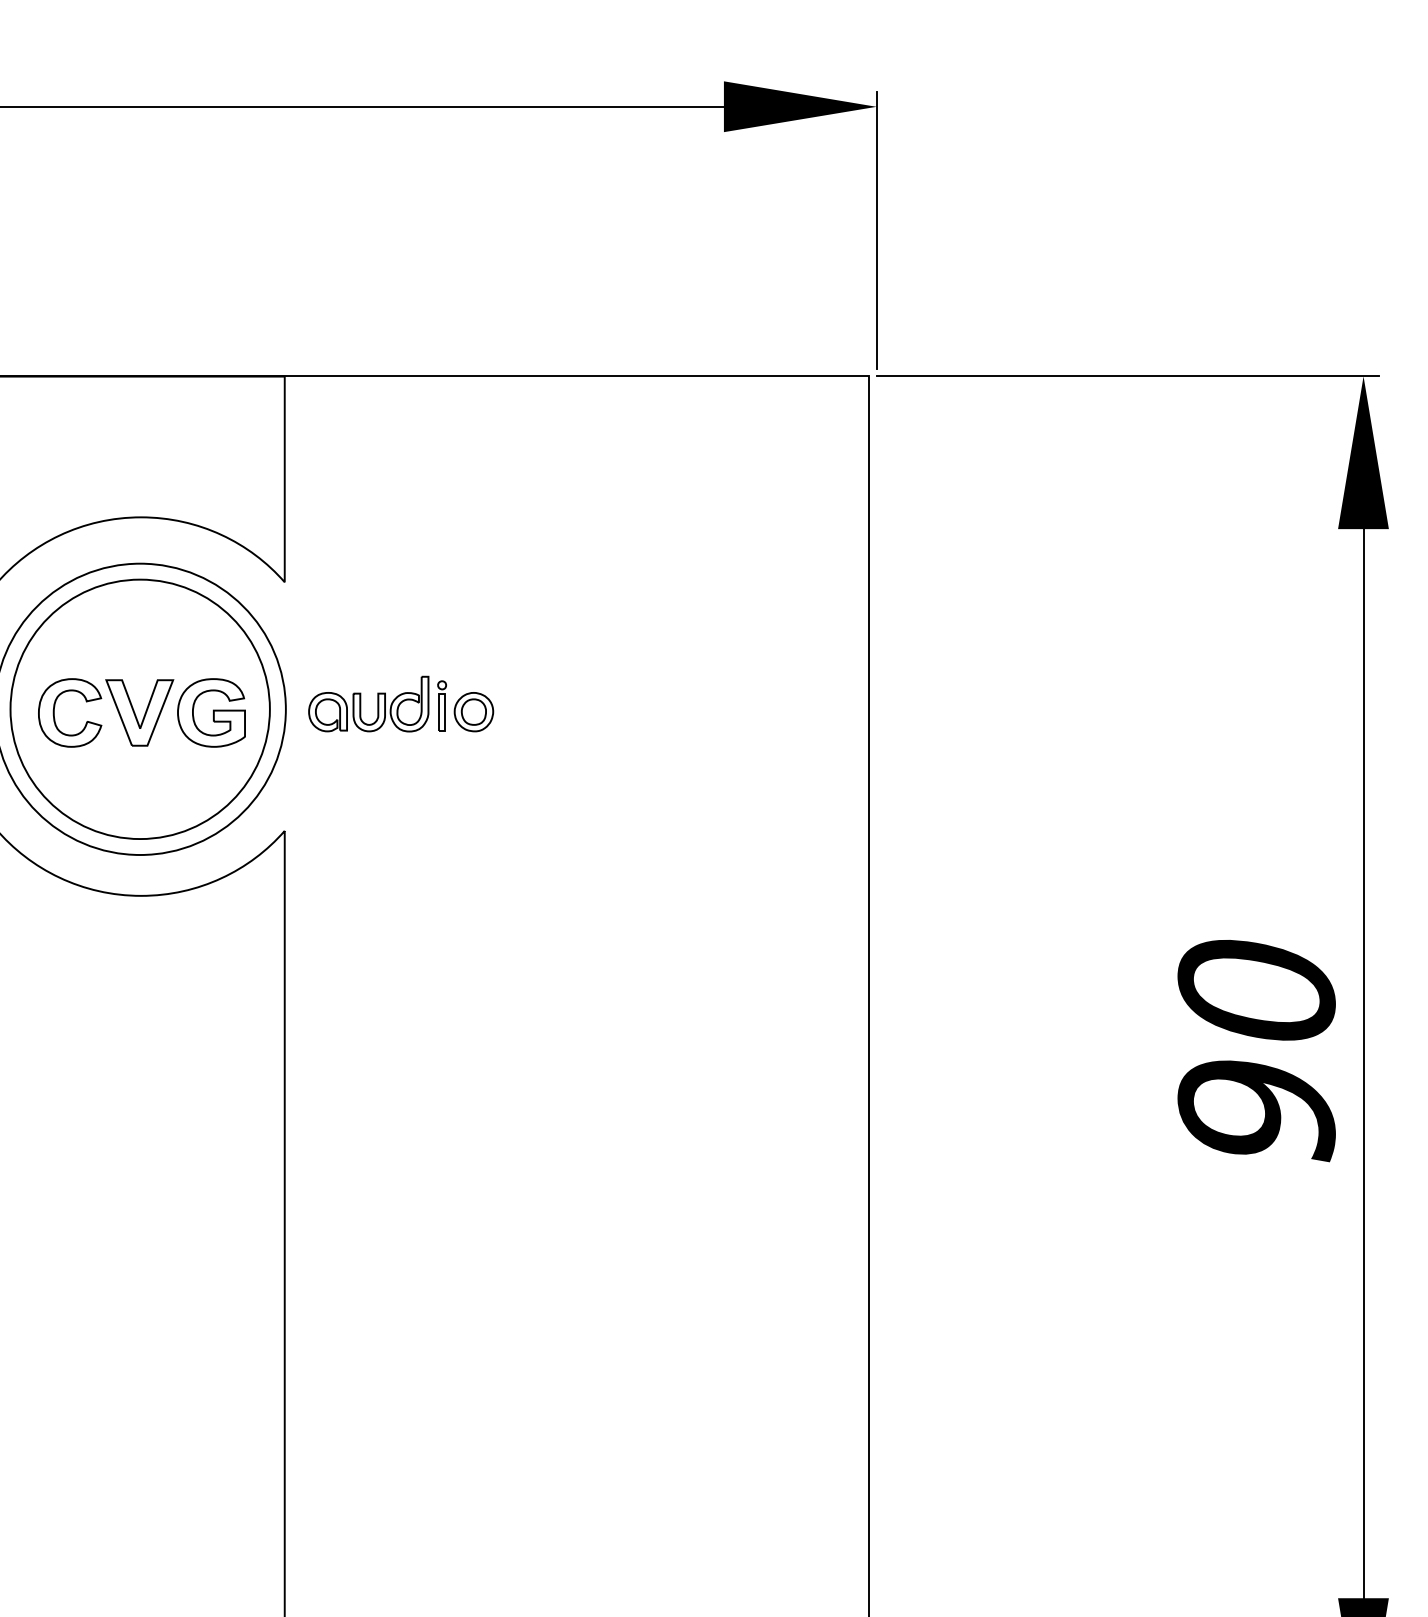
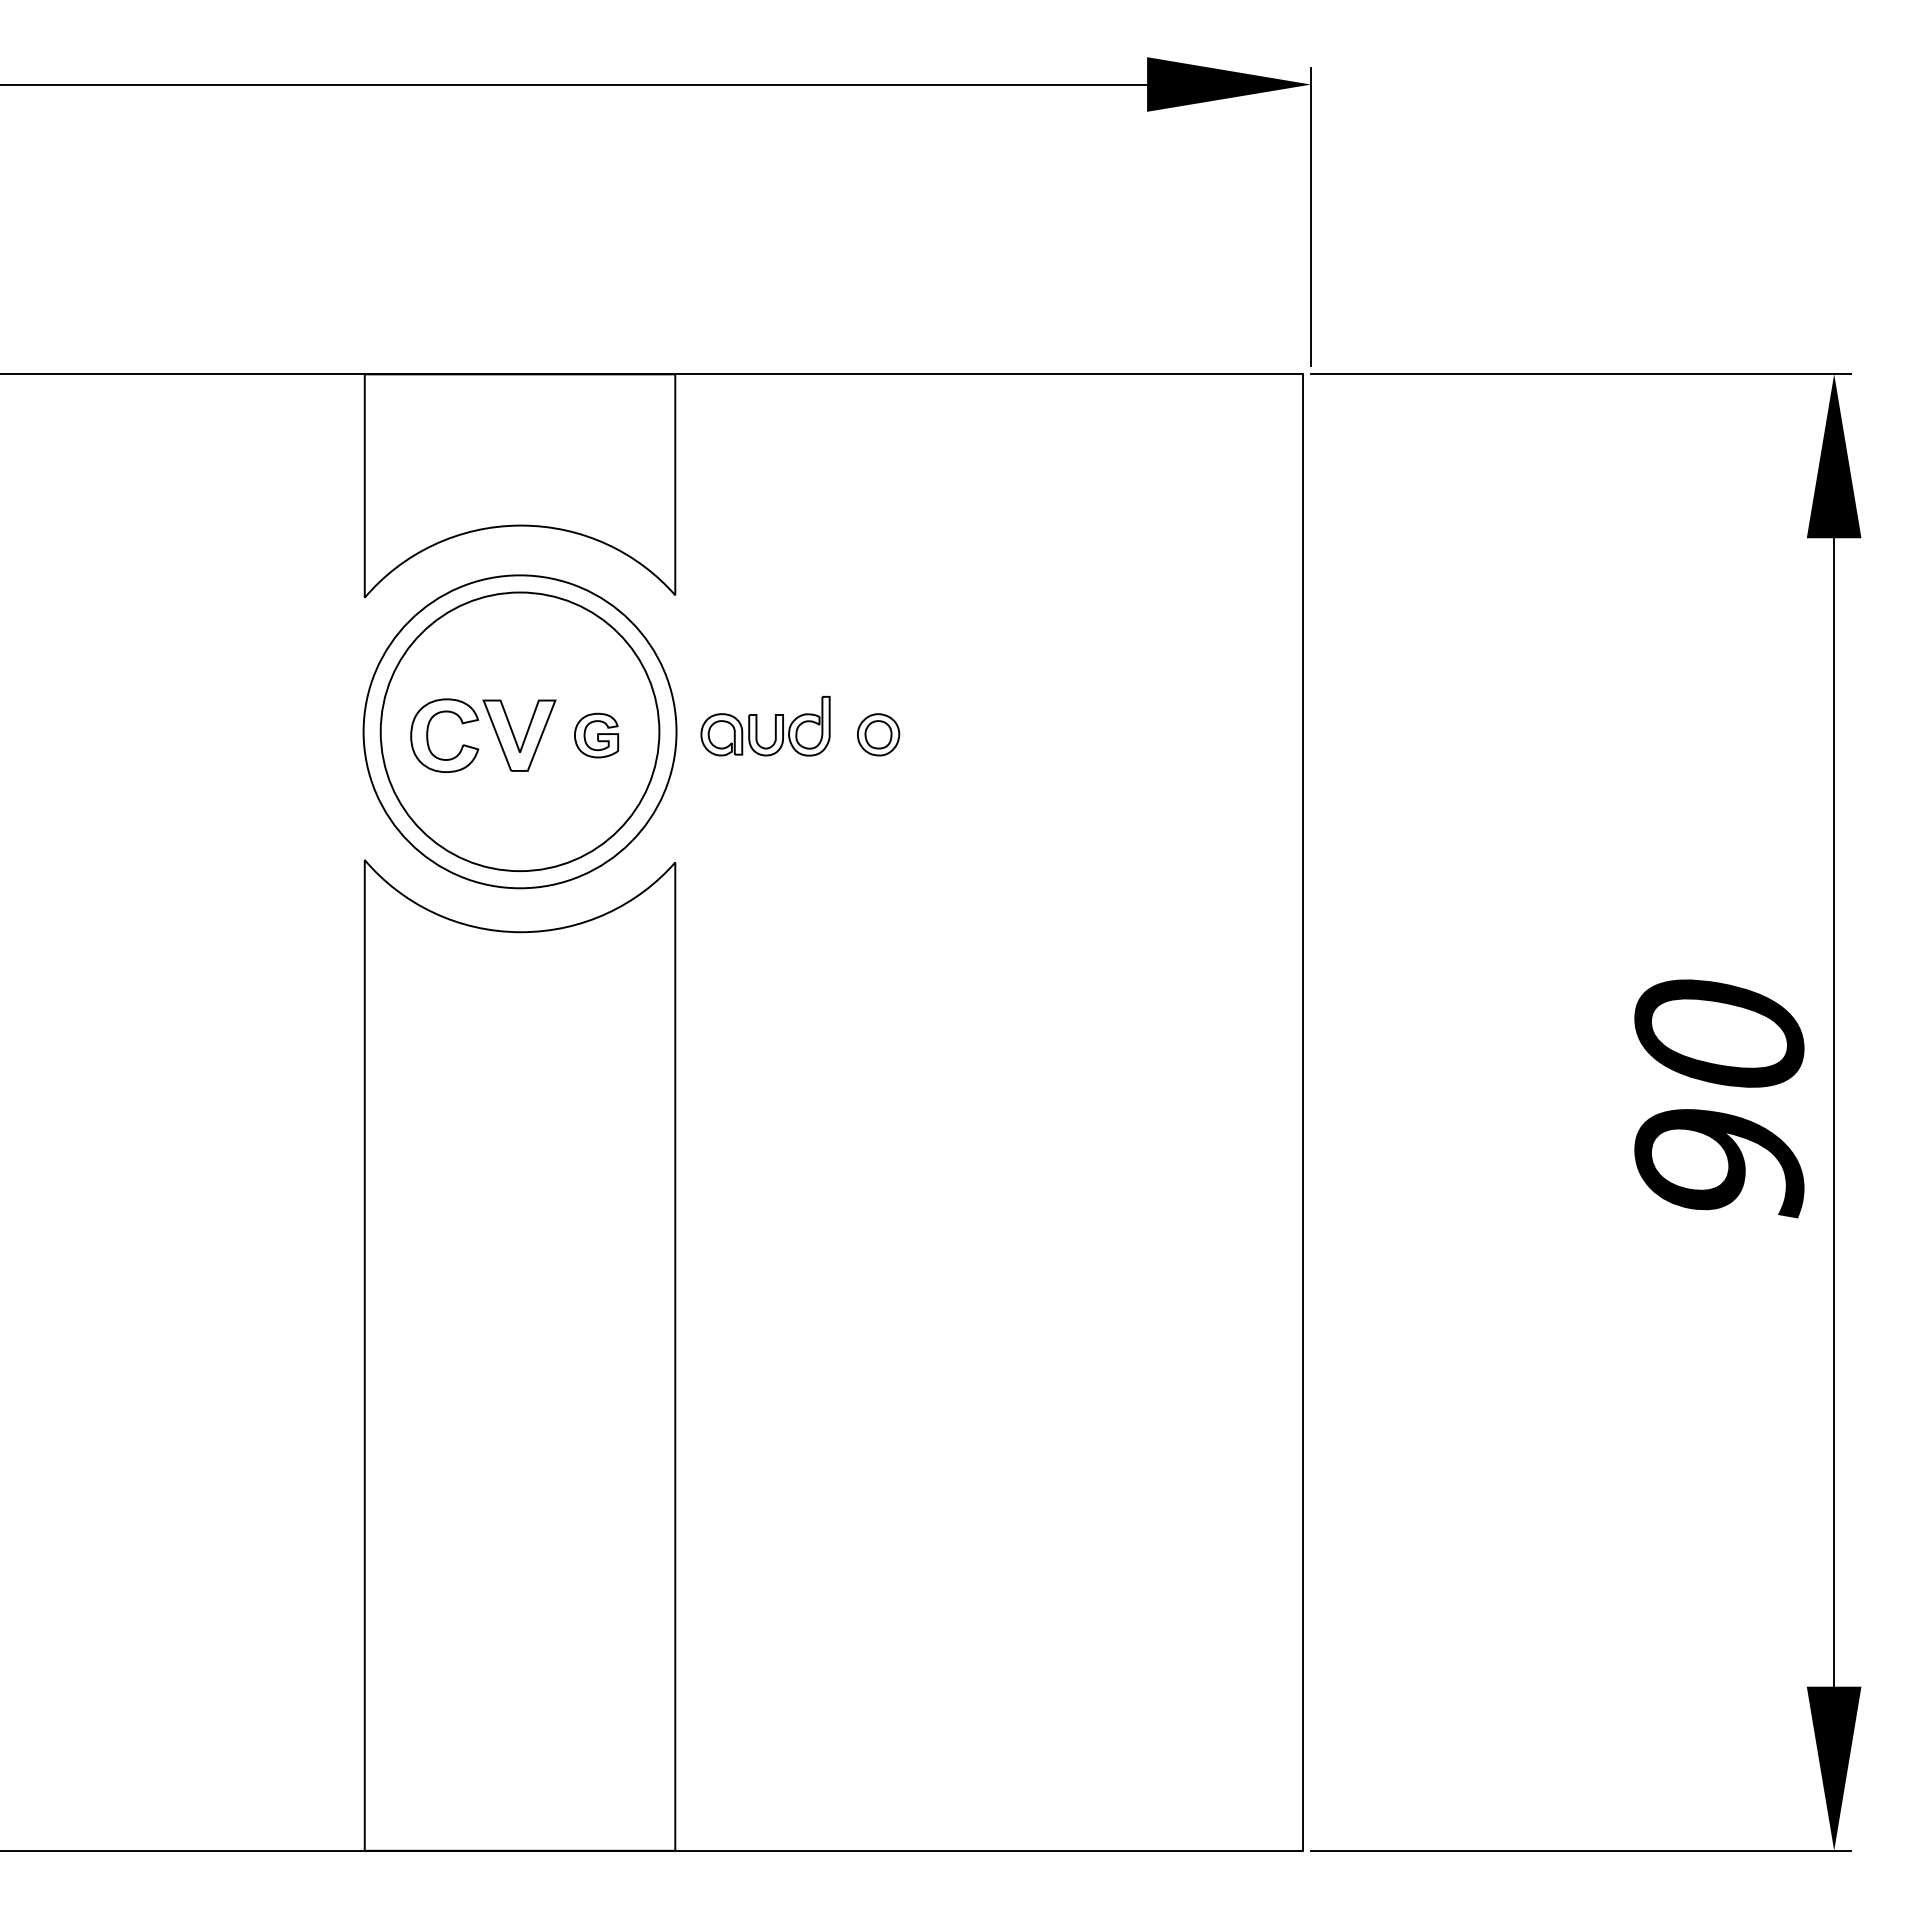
part: (442, 705) -> (844, 727), removed
part: (211, 712) -> (596, 735), size x0.6

